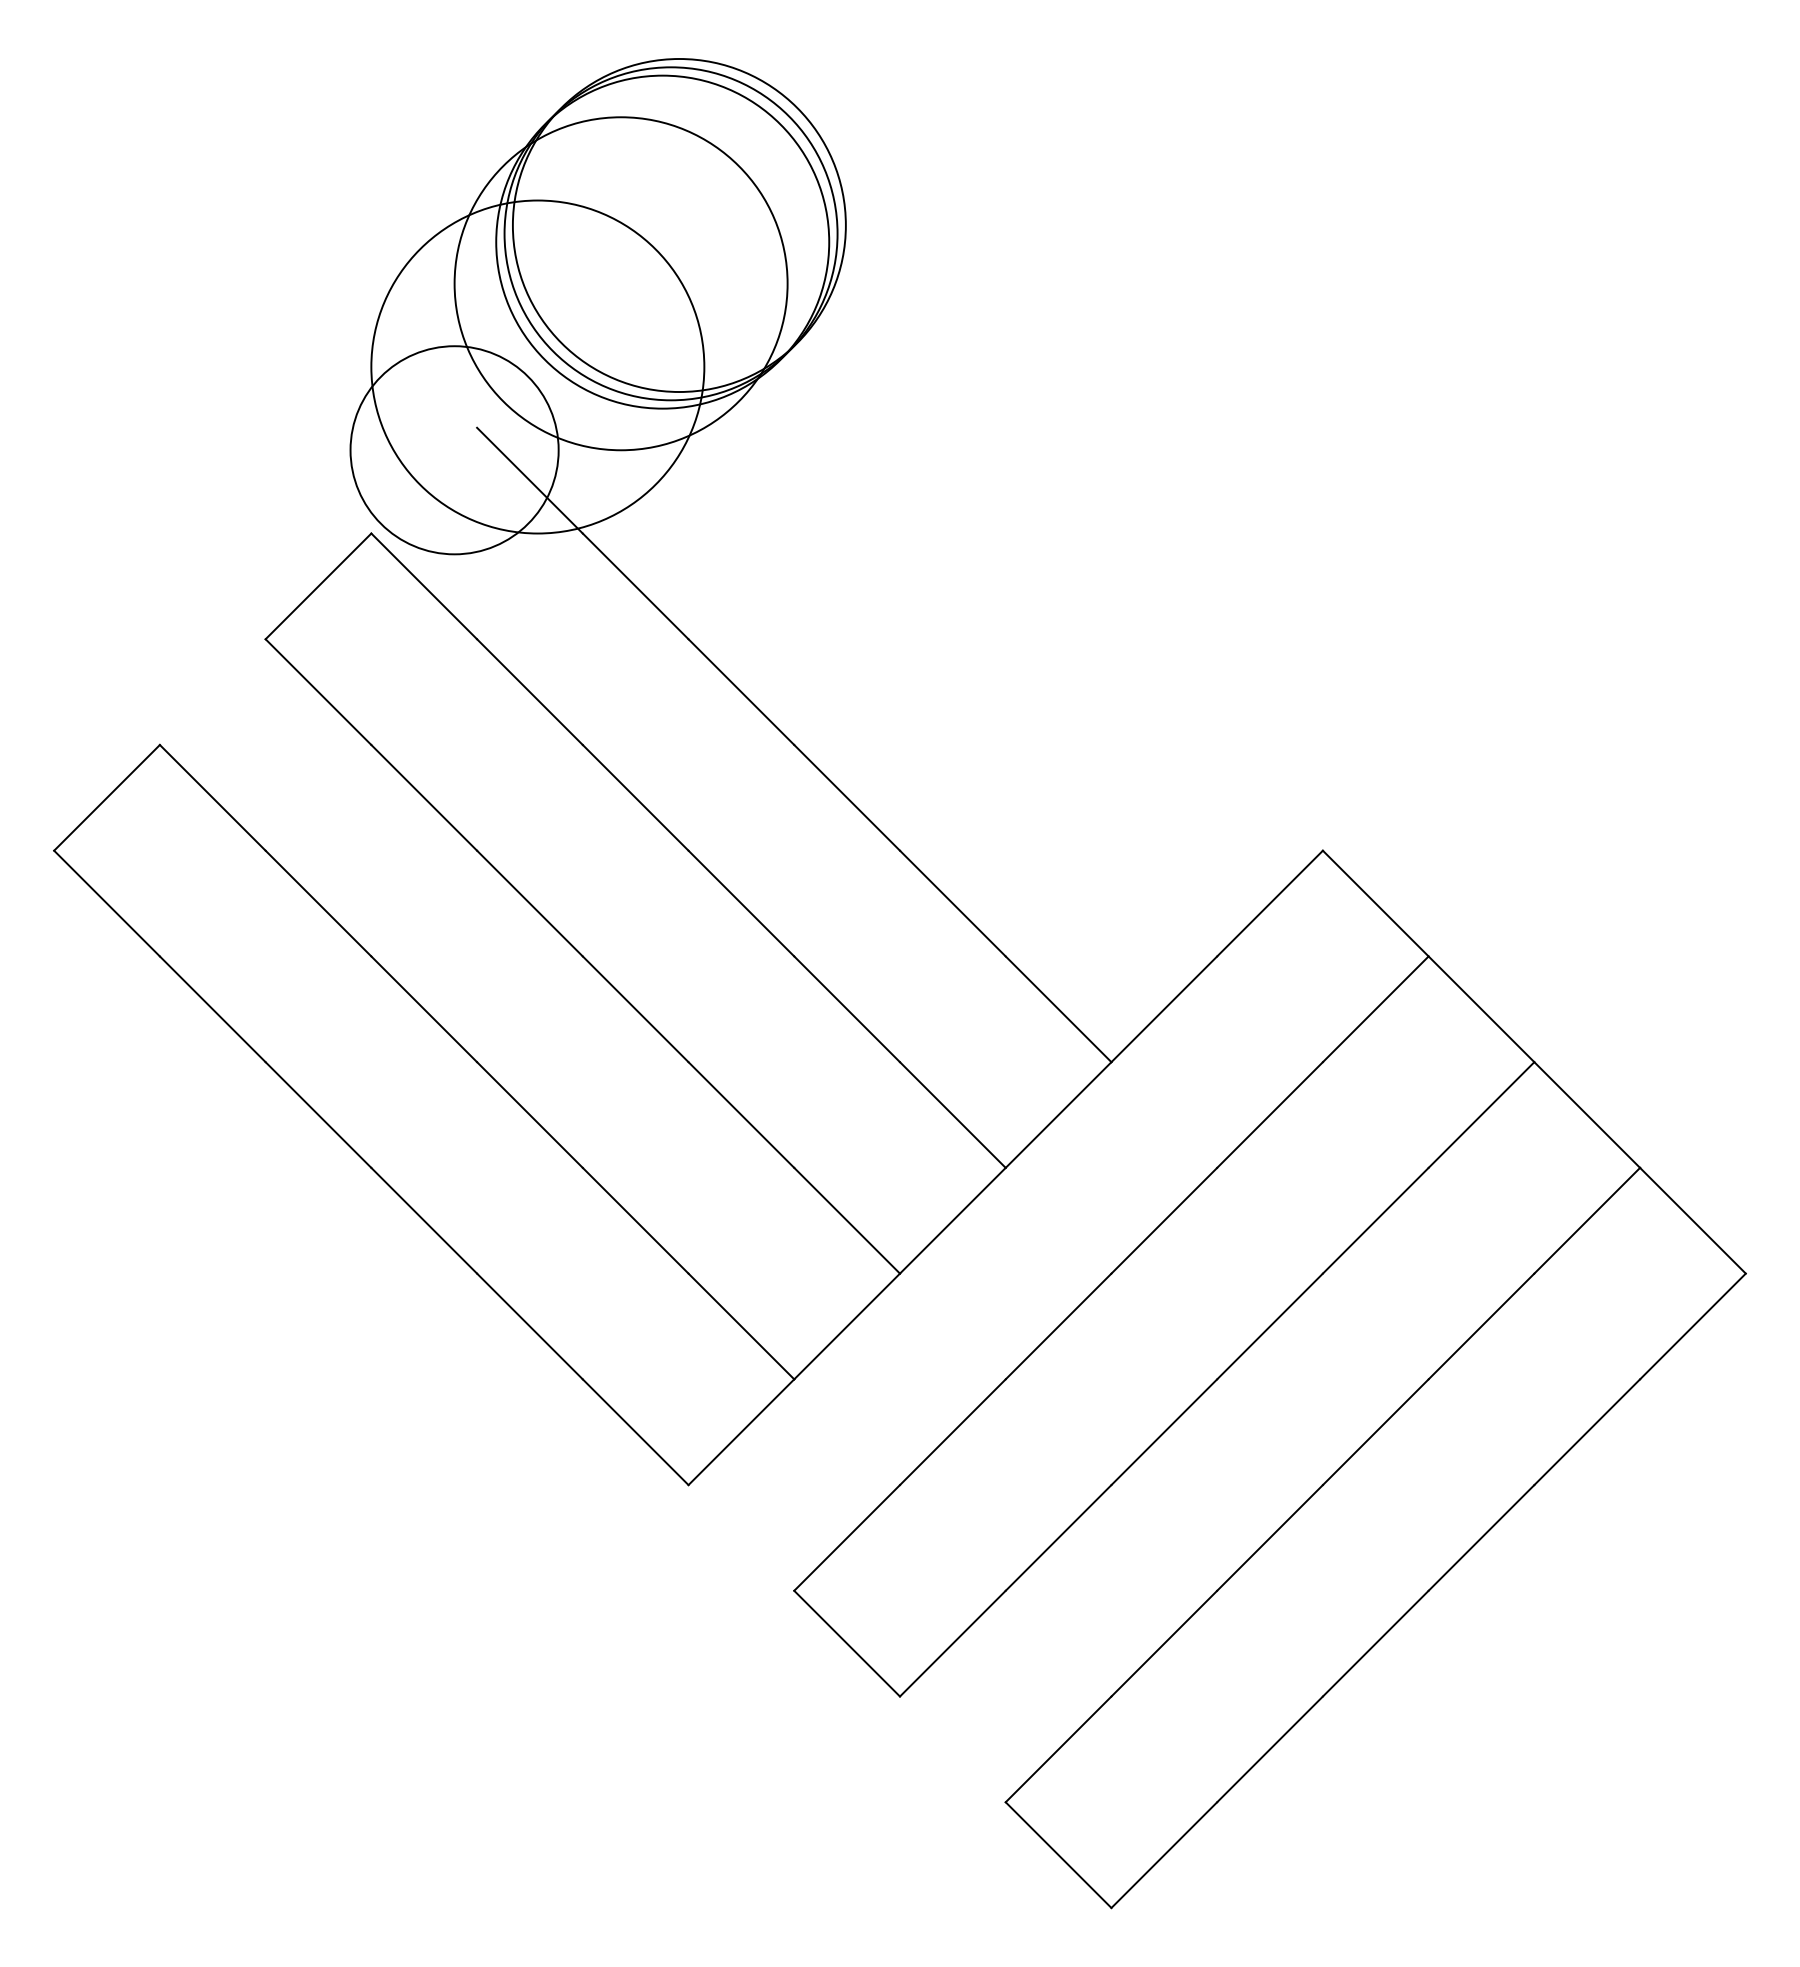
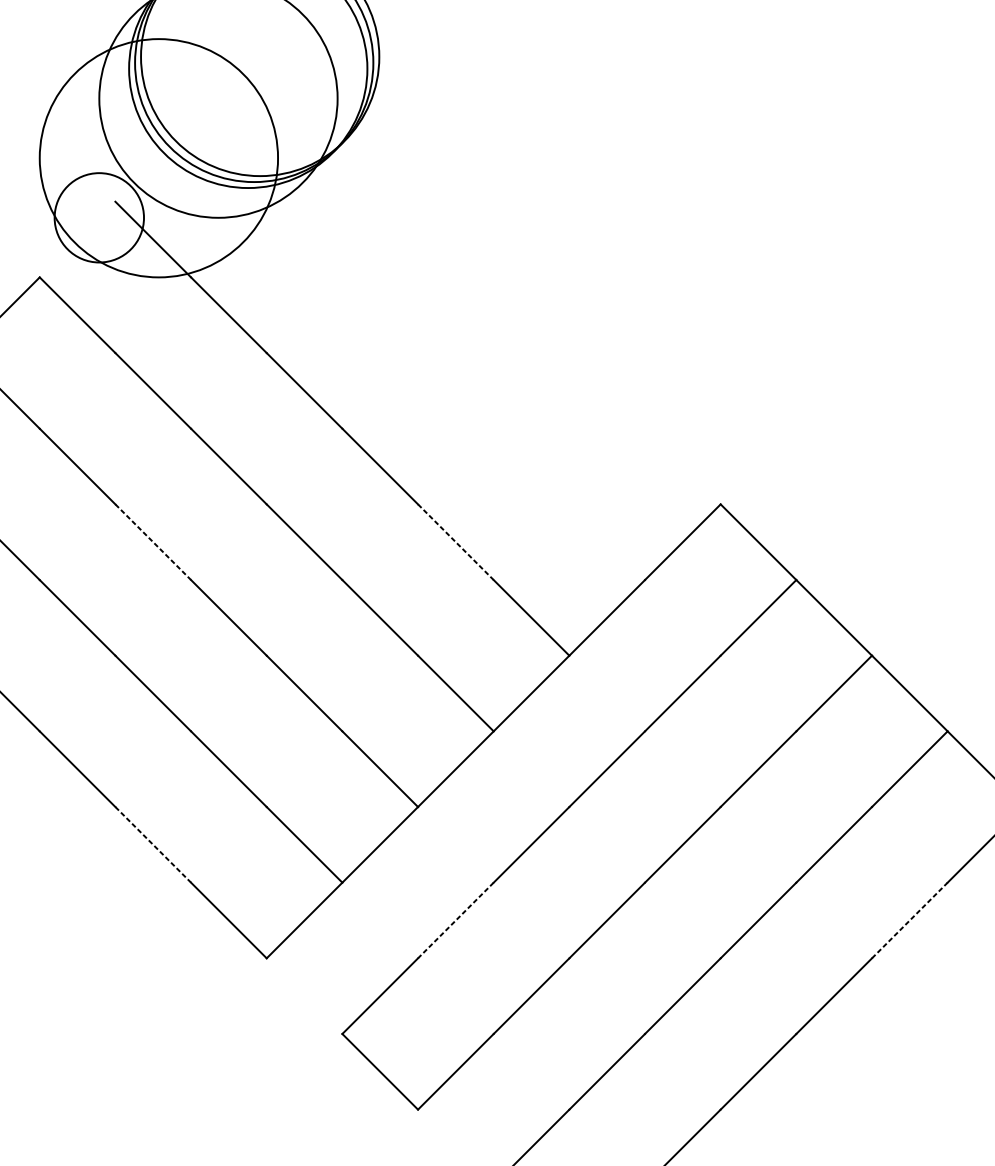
circle: (454, 450) -> (99, 217), size x0.6
line: (529, 903) -> (152, 542), solid -> dashed
line: (952, 903) -> (455, 542), solid -> dashed
line: (529, 1326) -> (152, 844), solid -> dashed
line: (952, 1432) -> (455, 920), solid -> dashed
line: (1587, 1432) -> (910, 920), solid -> dashed

